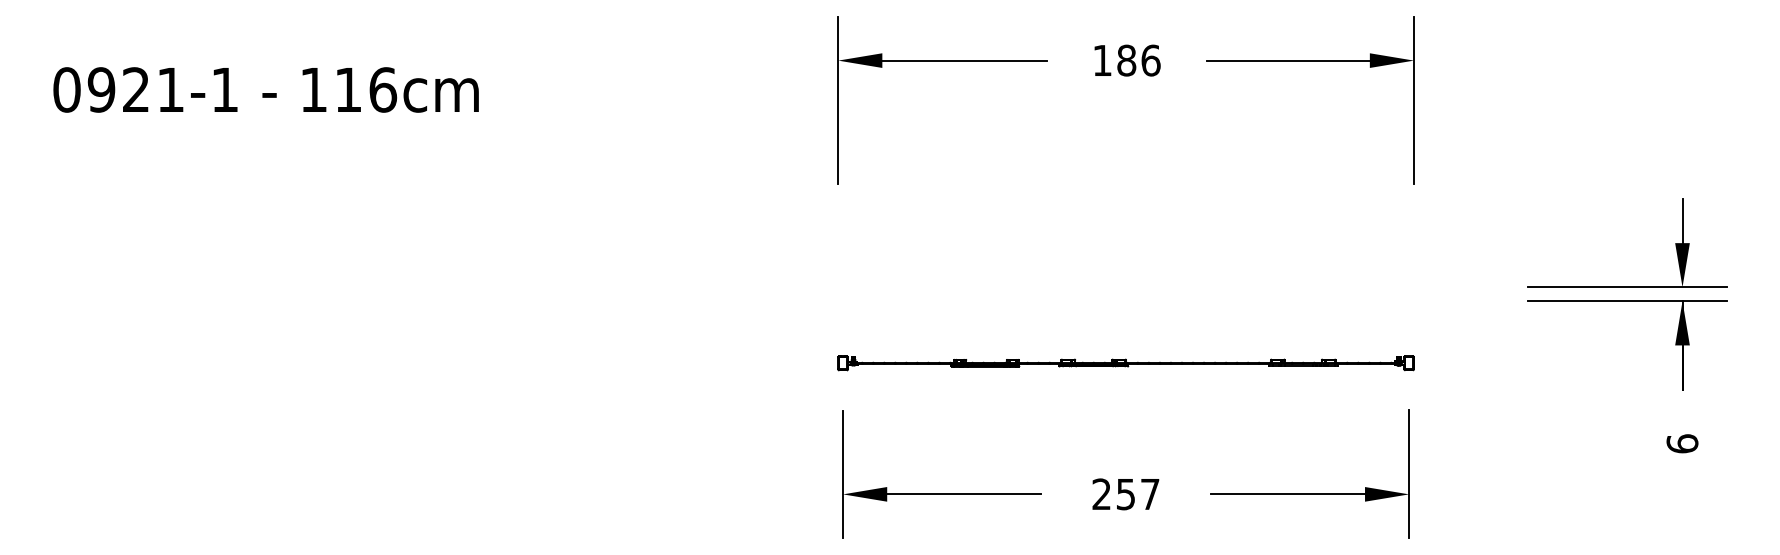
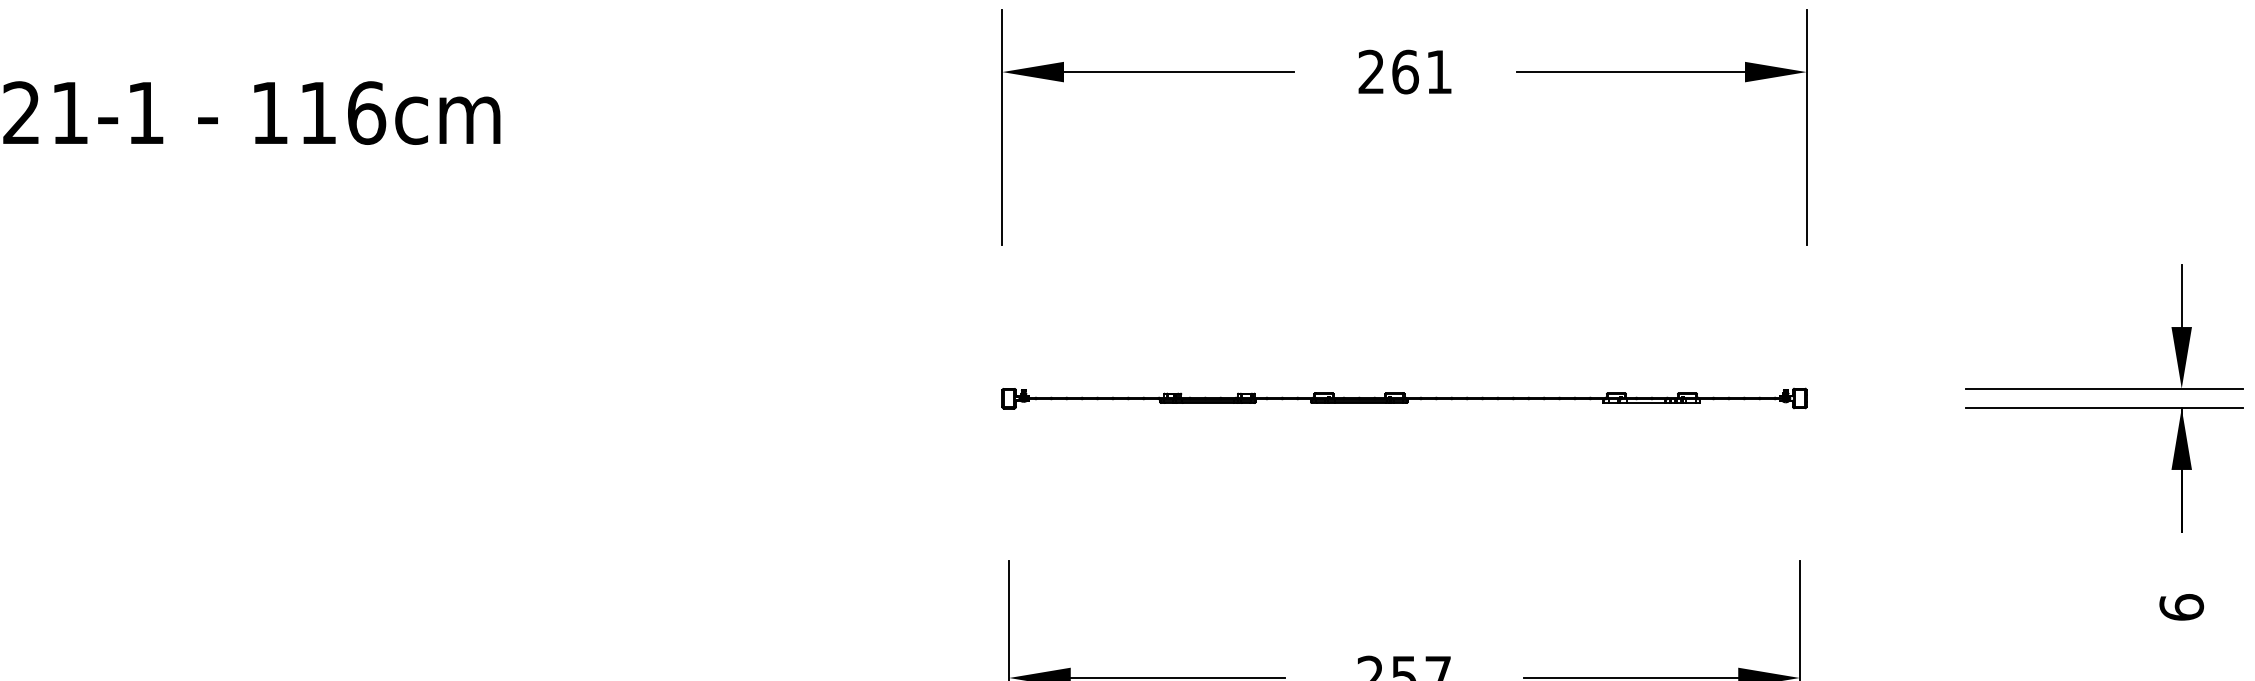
text: (1126, 60) -> (1405, 71), 186 -> 261
part: (1125, 363) -> (1403, 398), moved

